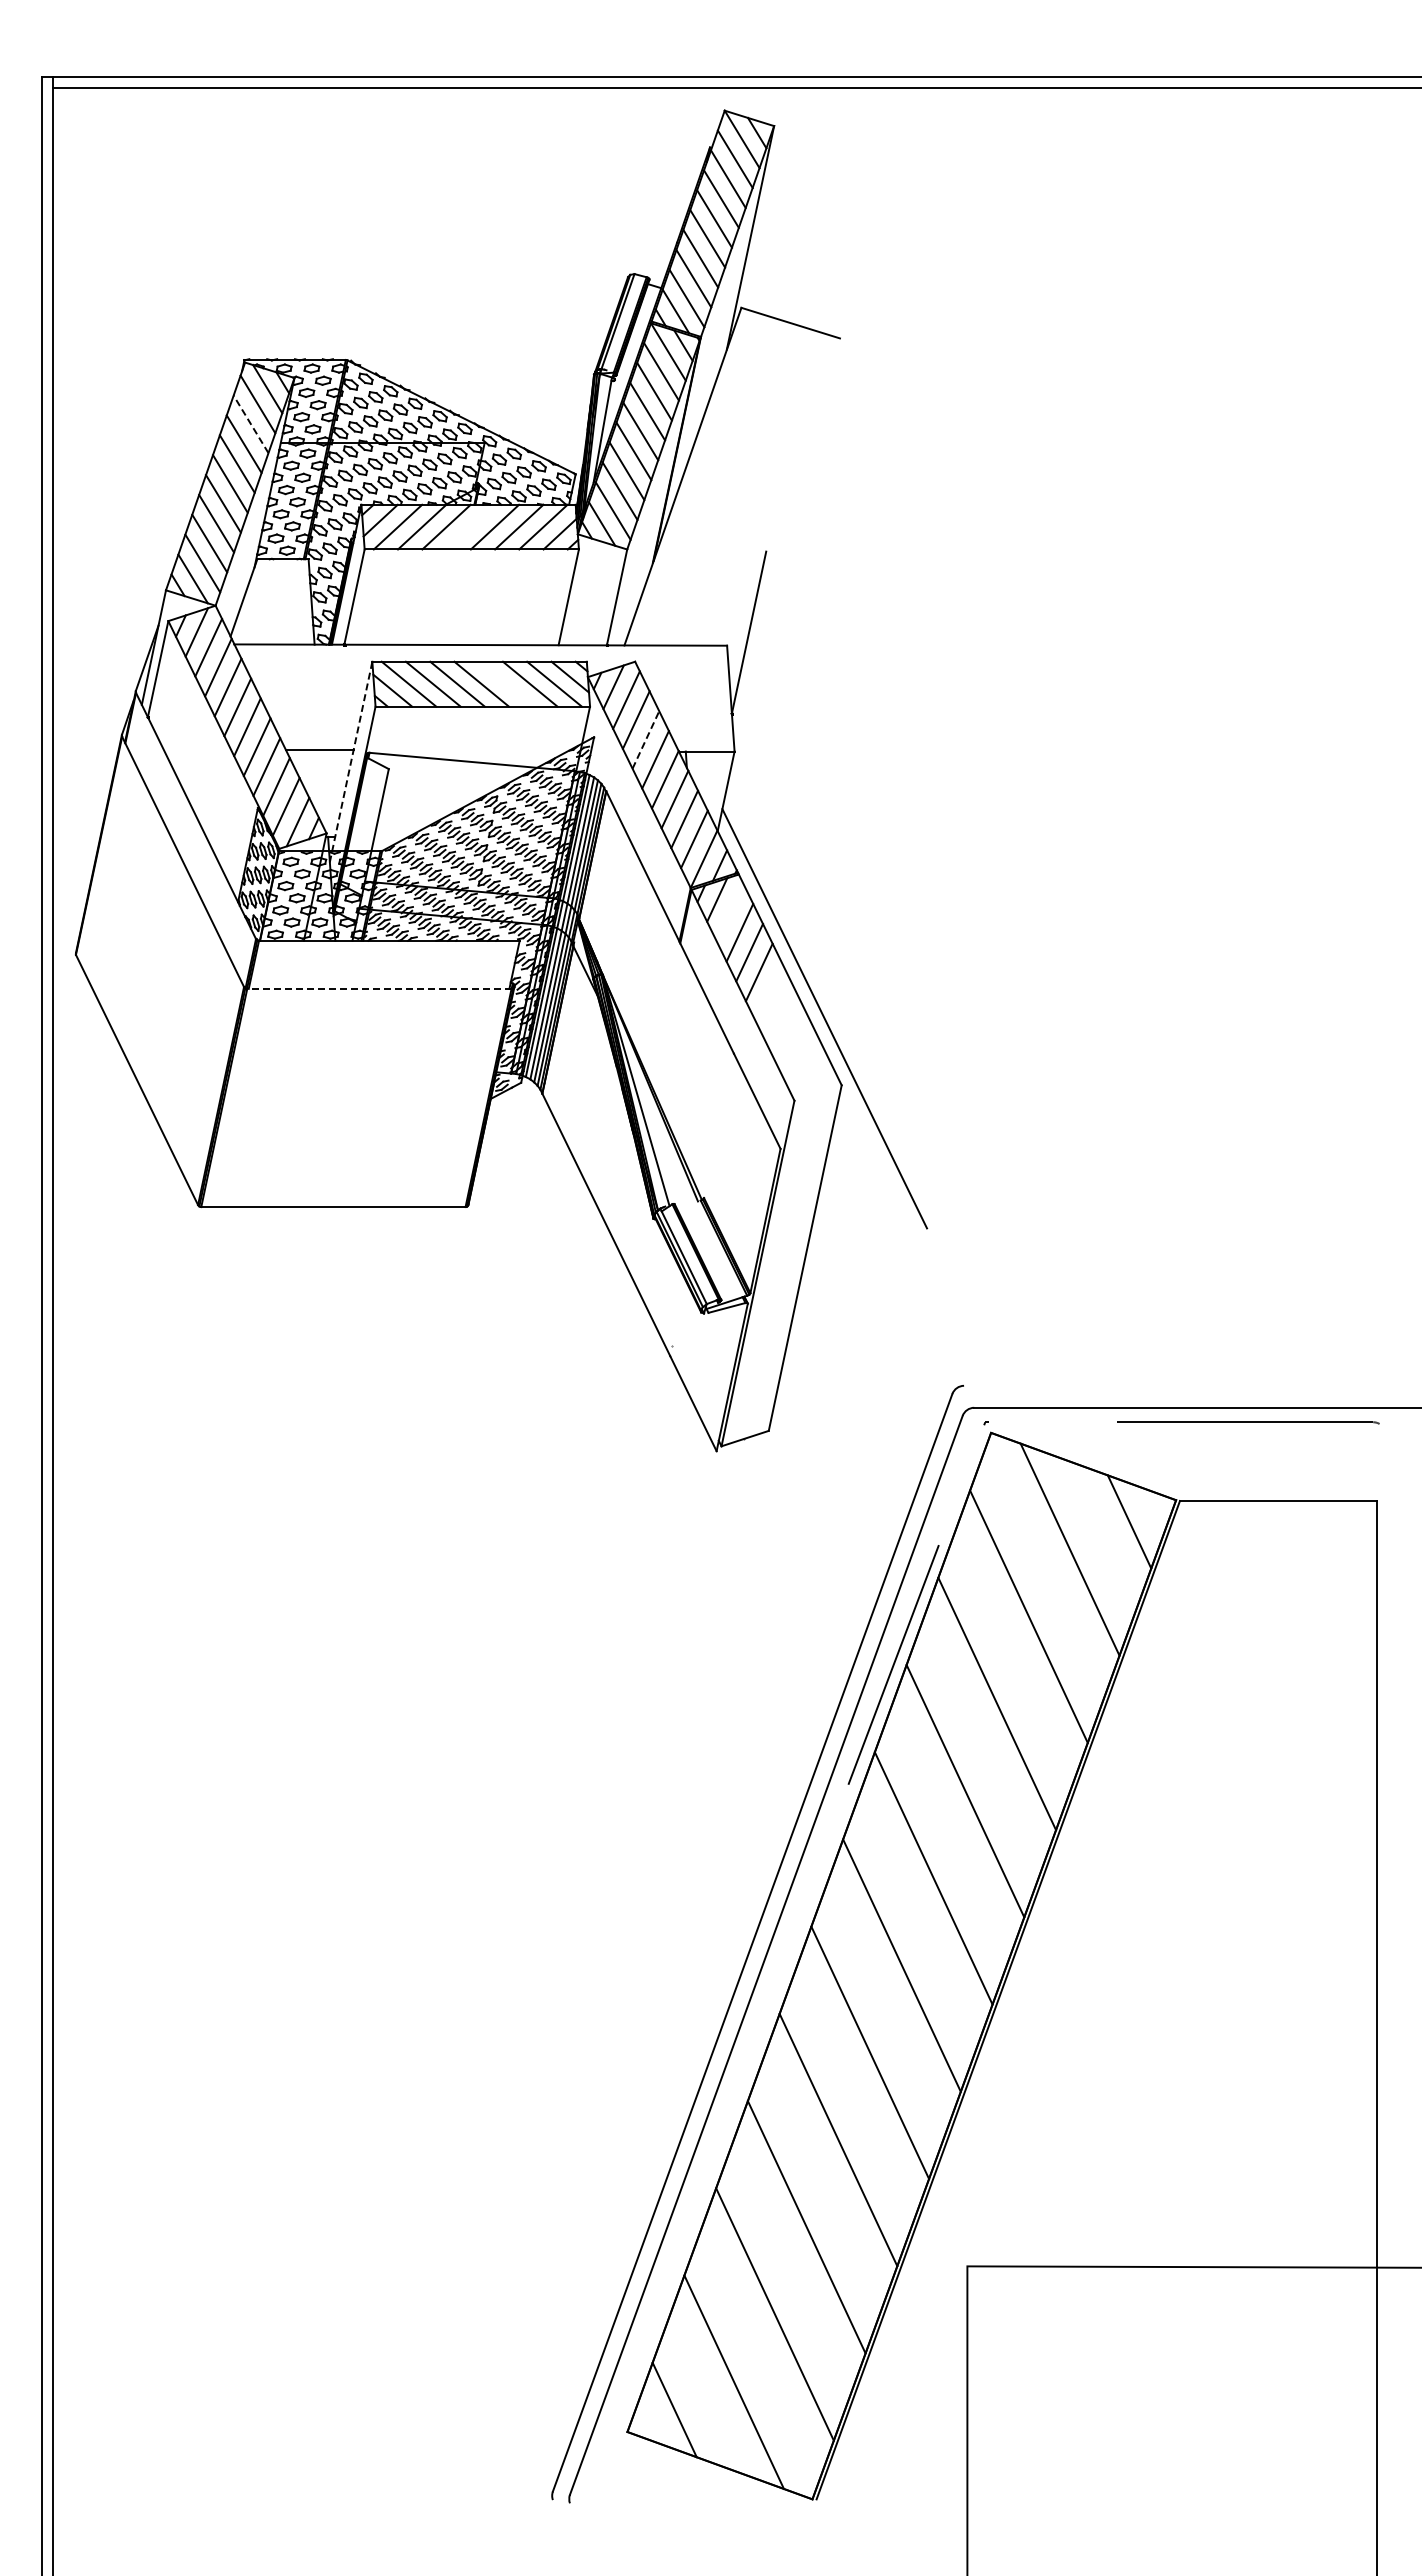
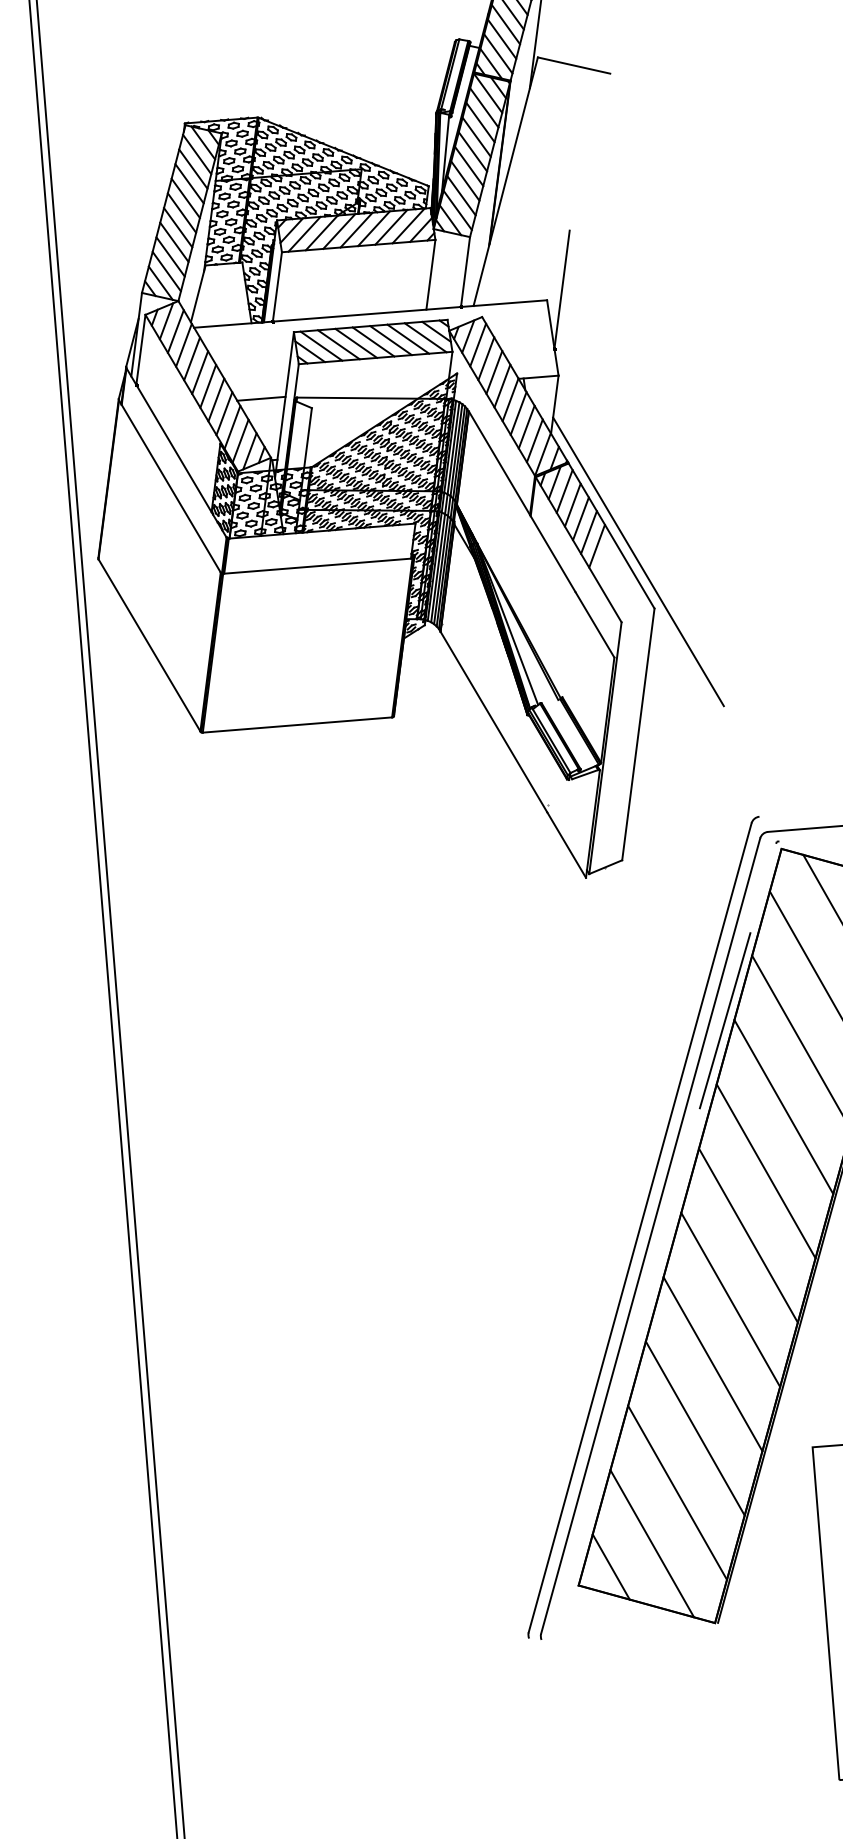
line: (251, 424) -> (193, 169), dashed -> solid
line: (470, 526) -> (356, 229), added
line: (505, 683) -> (390, 340), added
line: (645, 739) -> (494, 372), dashed -> solid
line: (351, 762) -> (284, 405), dashed -> solid
line: (729, 912) -> (564, 491), added
line: (378, 988) -> (317, 565), dashed -> solid
line: (768, 992) -> (596, 546), added

